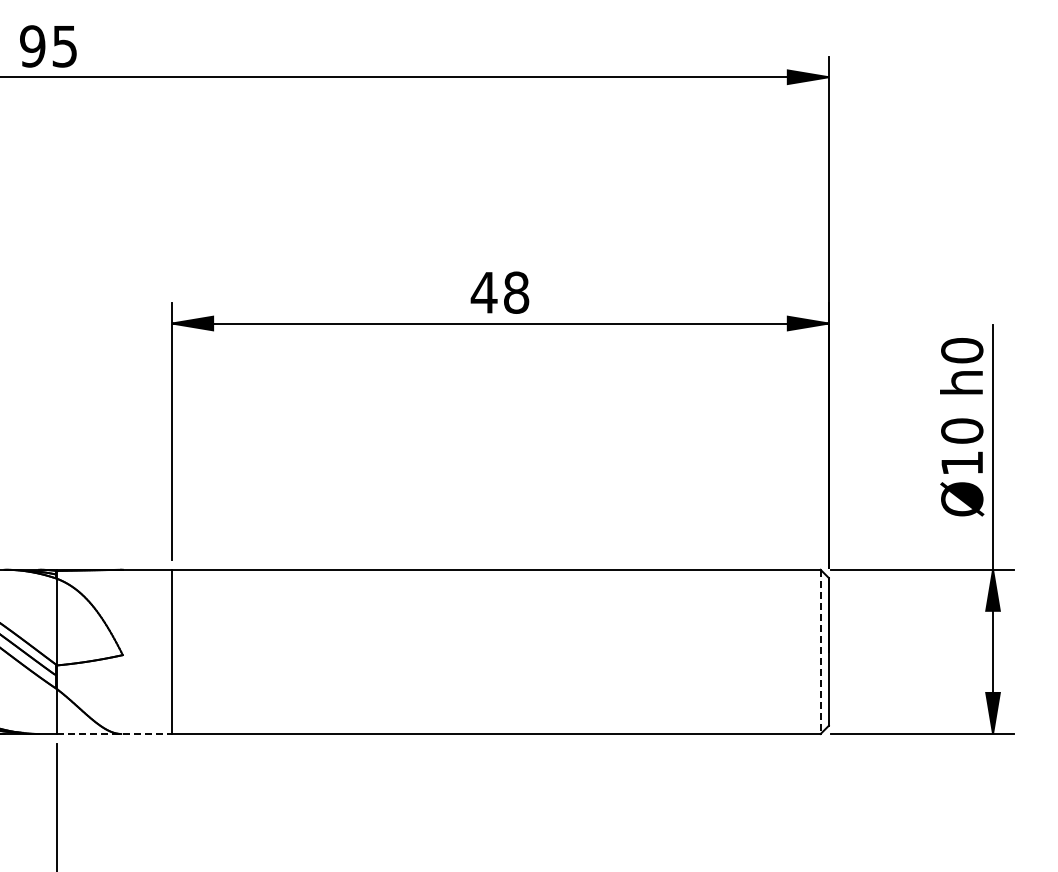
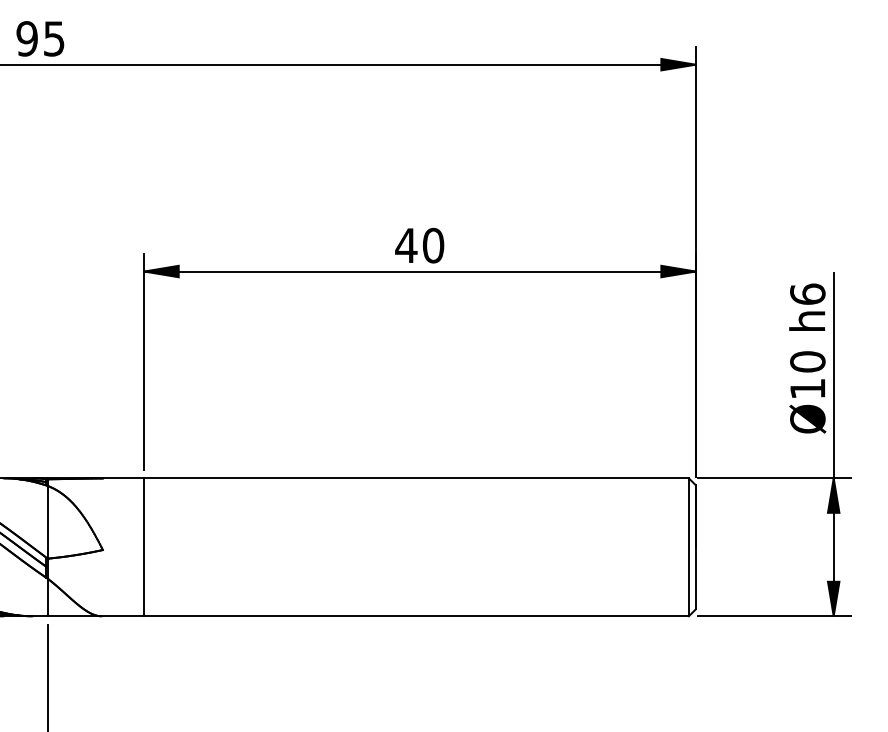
text: (516, 292) -> (433, 245), 48 -> 40
text: (962, 350) -> (808, 294), h0 -> h6
line: (820, 652) -> (688, 547), dashed -> solid
line: (115, 733) -> (96, 615), dashed -> solid

